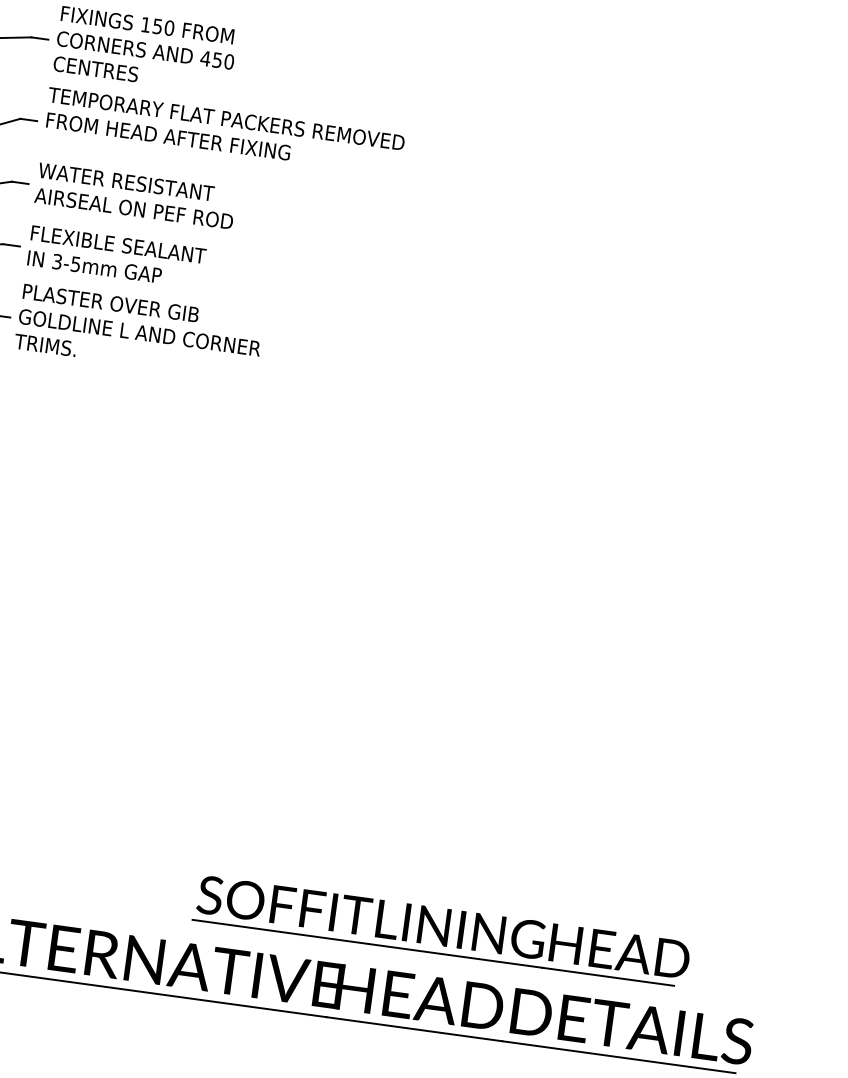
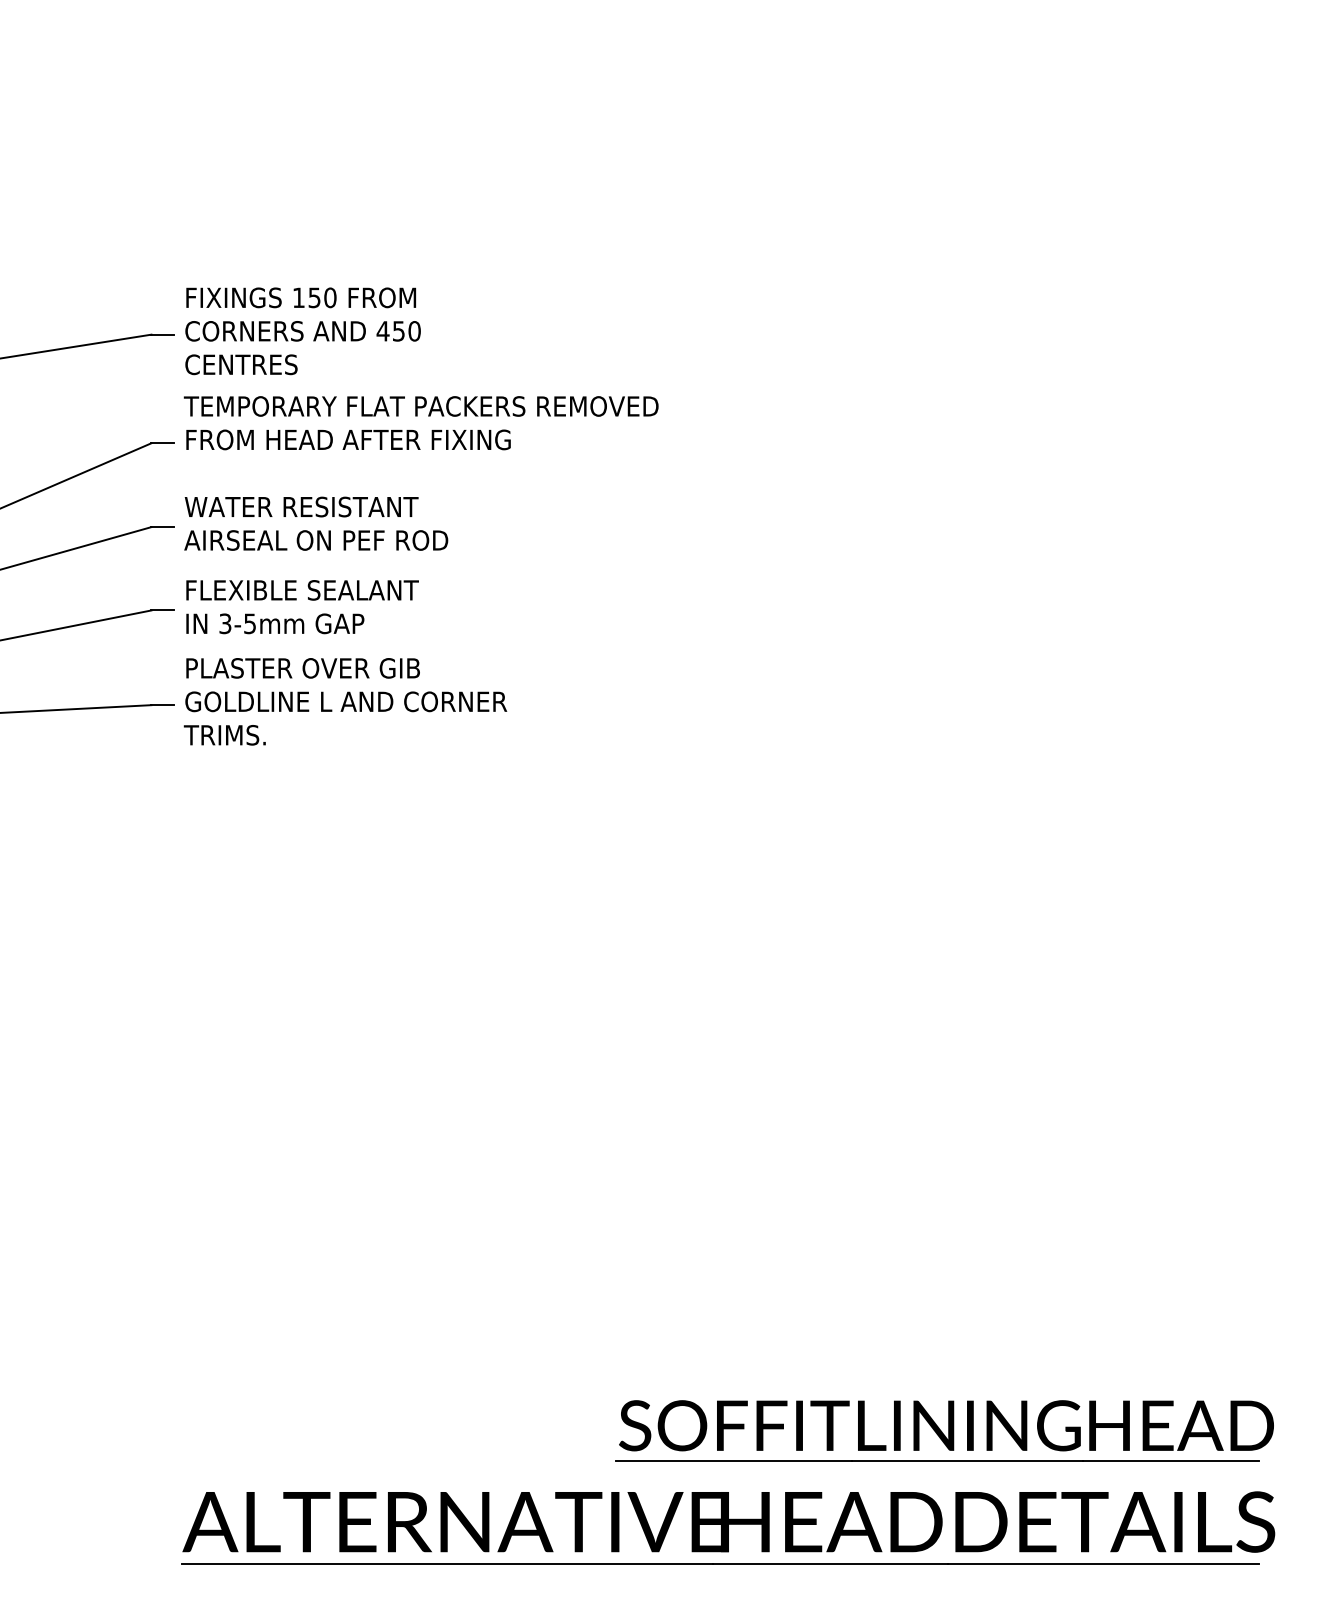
part: (441, 930) -> (944, 1430), moved

